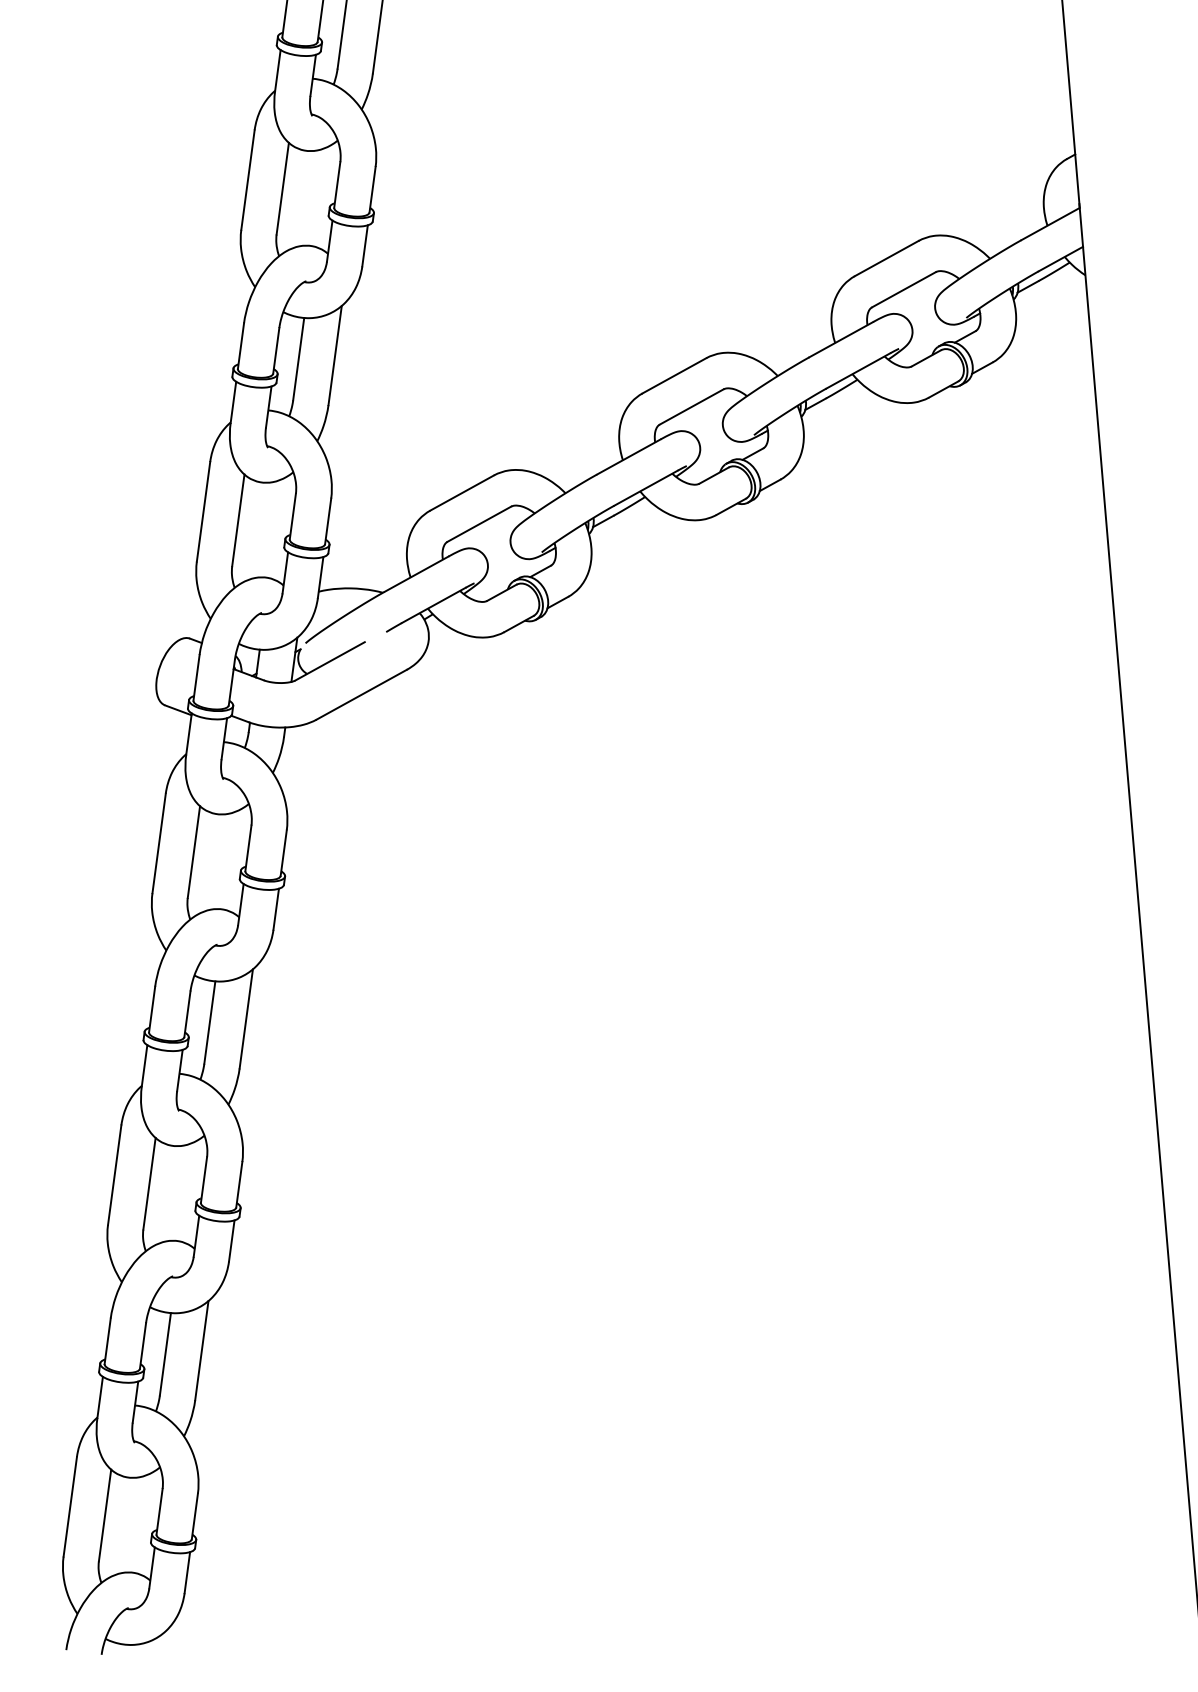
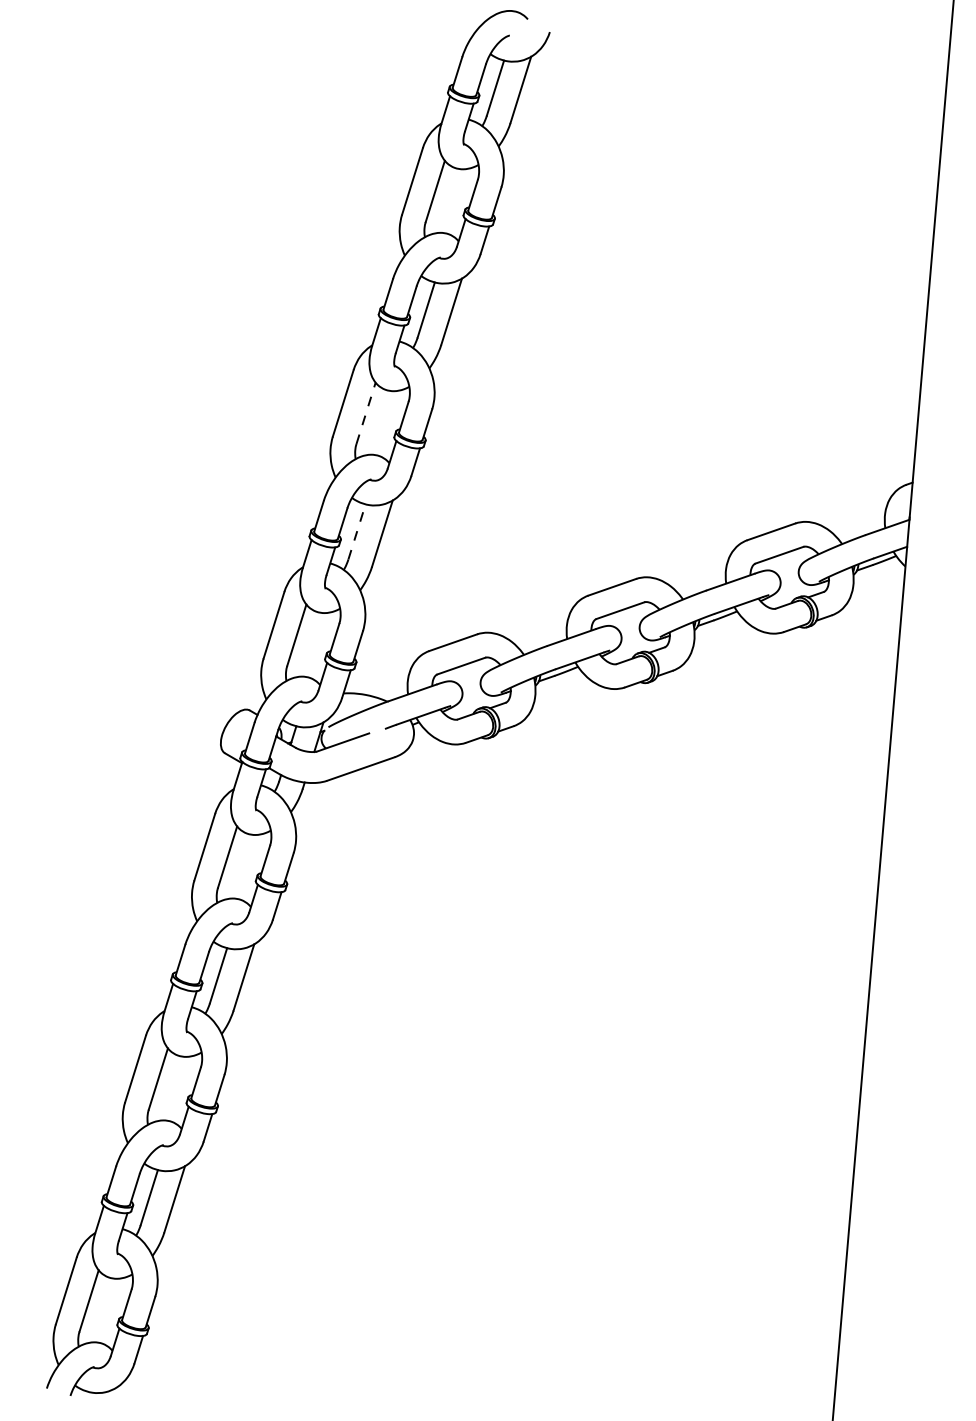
line: (283, 187) -> (366, 412), solid -> dashed
line: (299, 358) -> (357, 531), solid -> dashed

